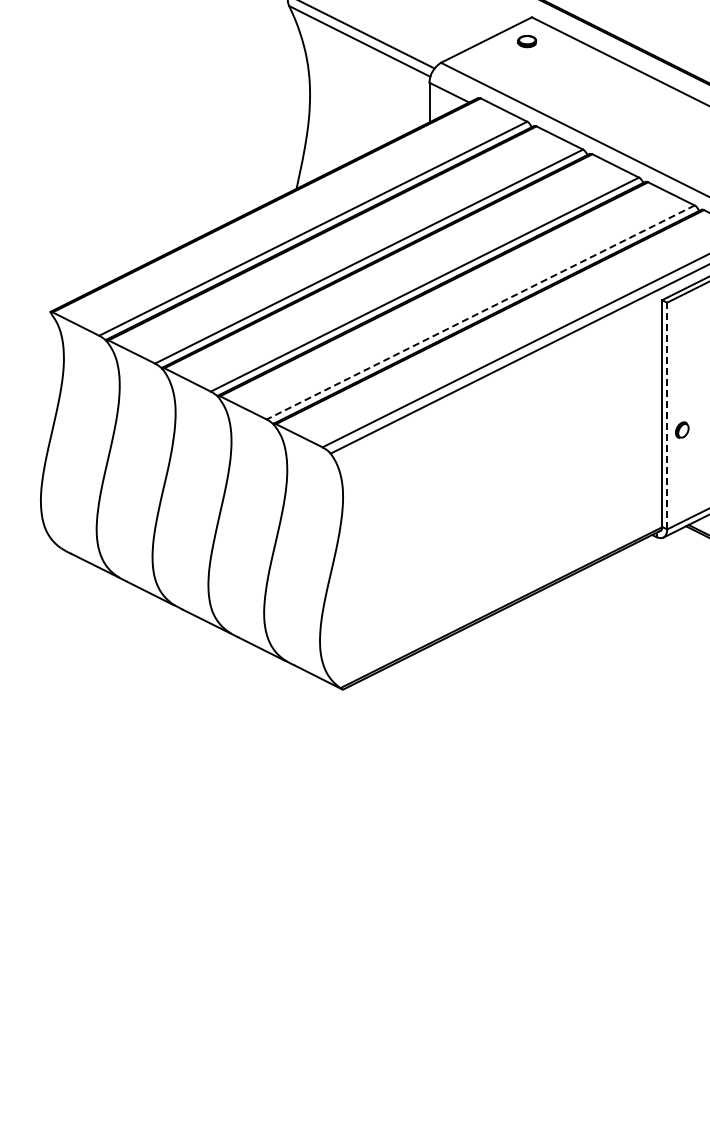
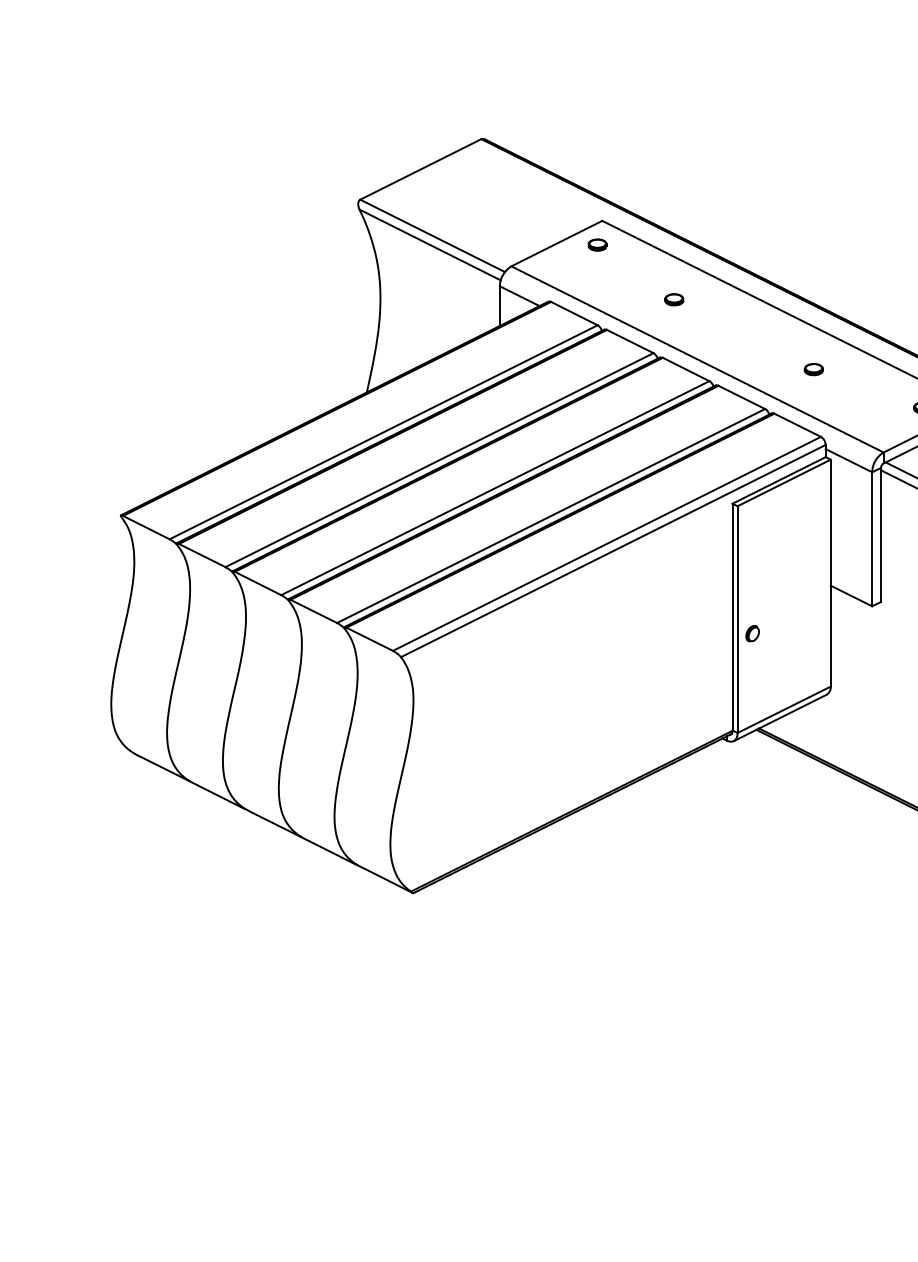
part: (604, 95) -> (674, 299), added
line: (480, 312) -> (550, 516), dashed -> solid
line: (667, 415) -> (737, 619), dashed -> solid

